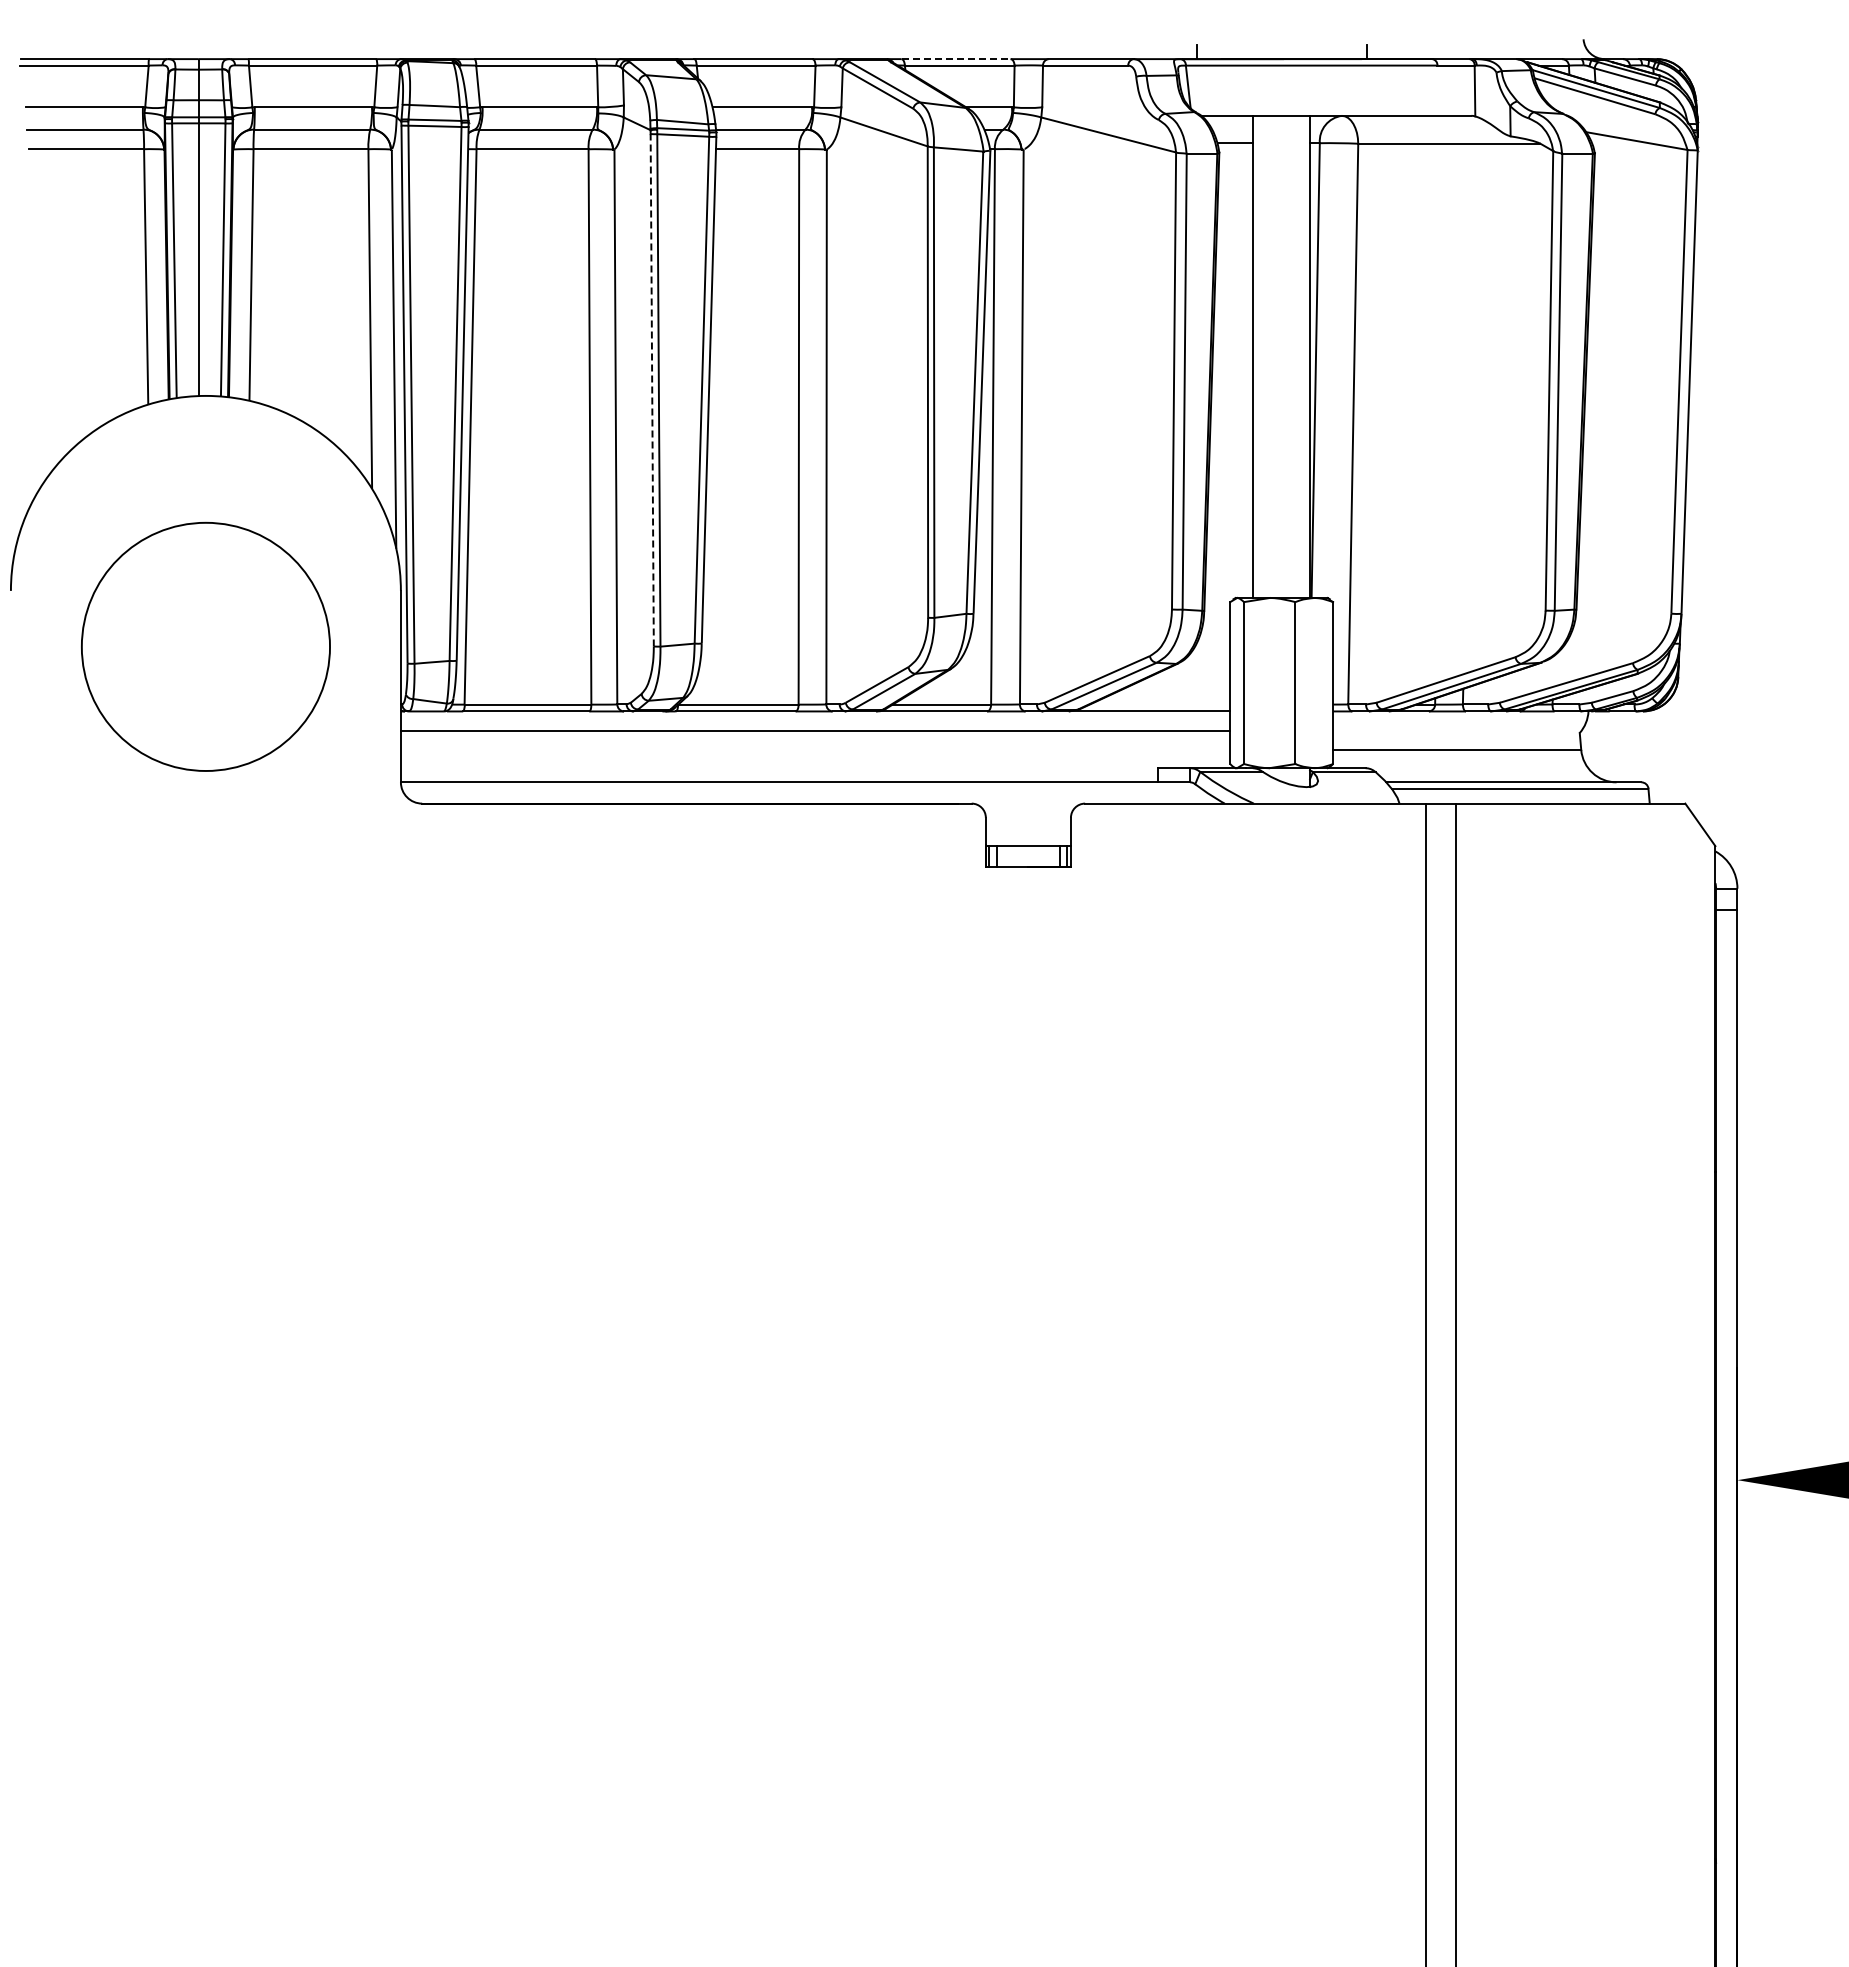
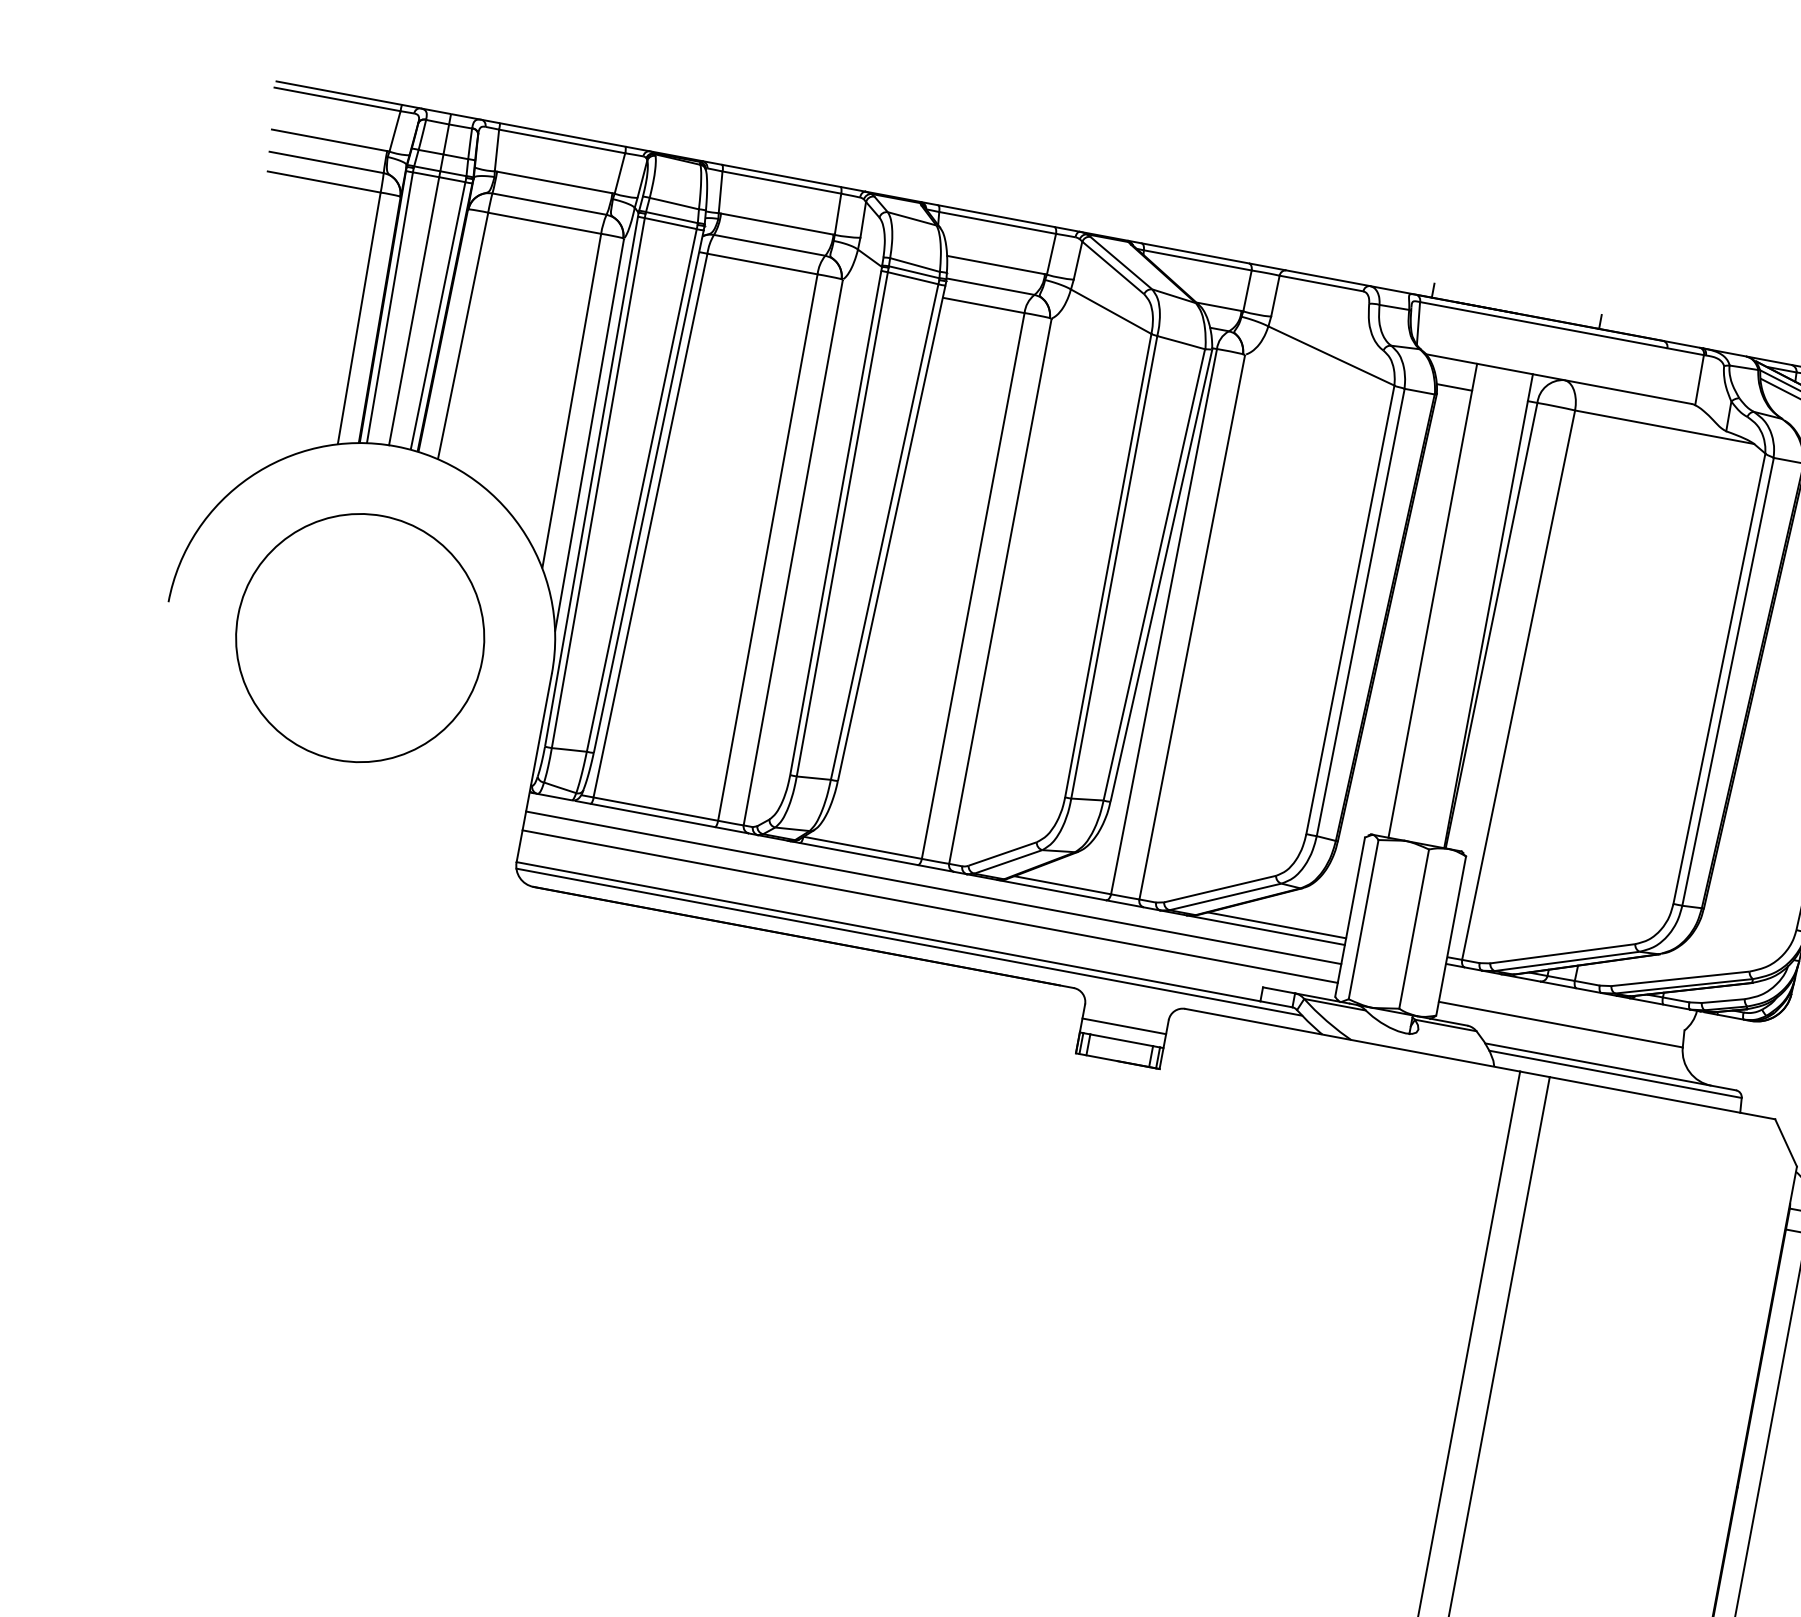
line: (956, 59) -> (1195, 253), dashed -> solid
line: (652, 388) -> (836, 521), dashed -> solid
circle: (205, 646) -> (359, 637), moved
line: (1160, 704) -> (1277, 925), added
line: (815, 750) -> (930, 907), added
line: (801, 788) -> (909, 941), added
line: (1027, 831) -> (1123, 1025), added

